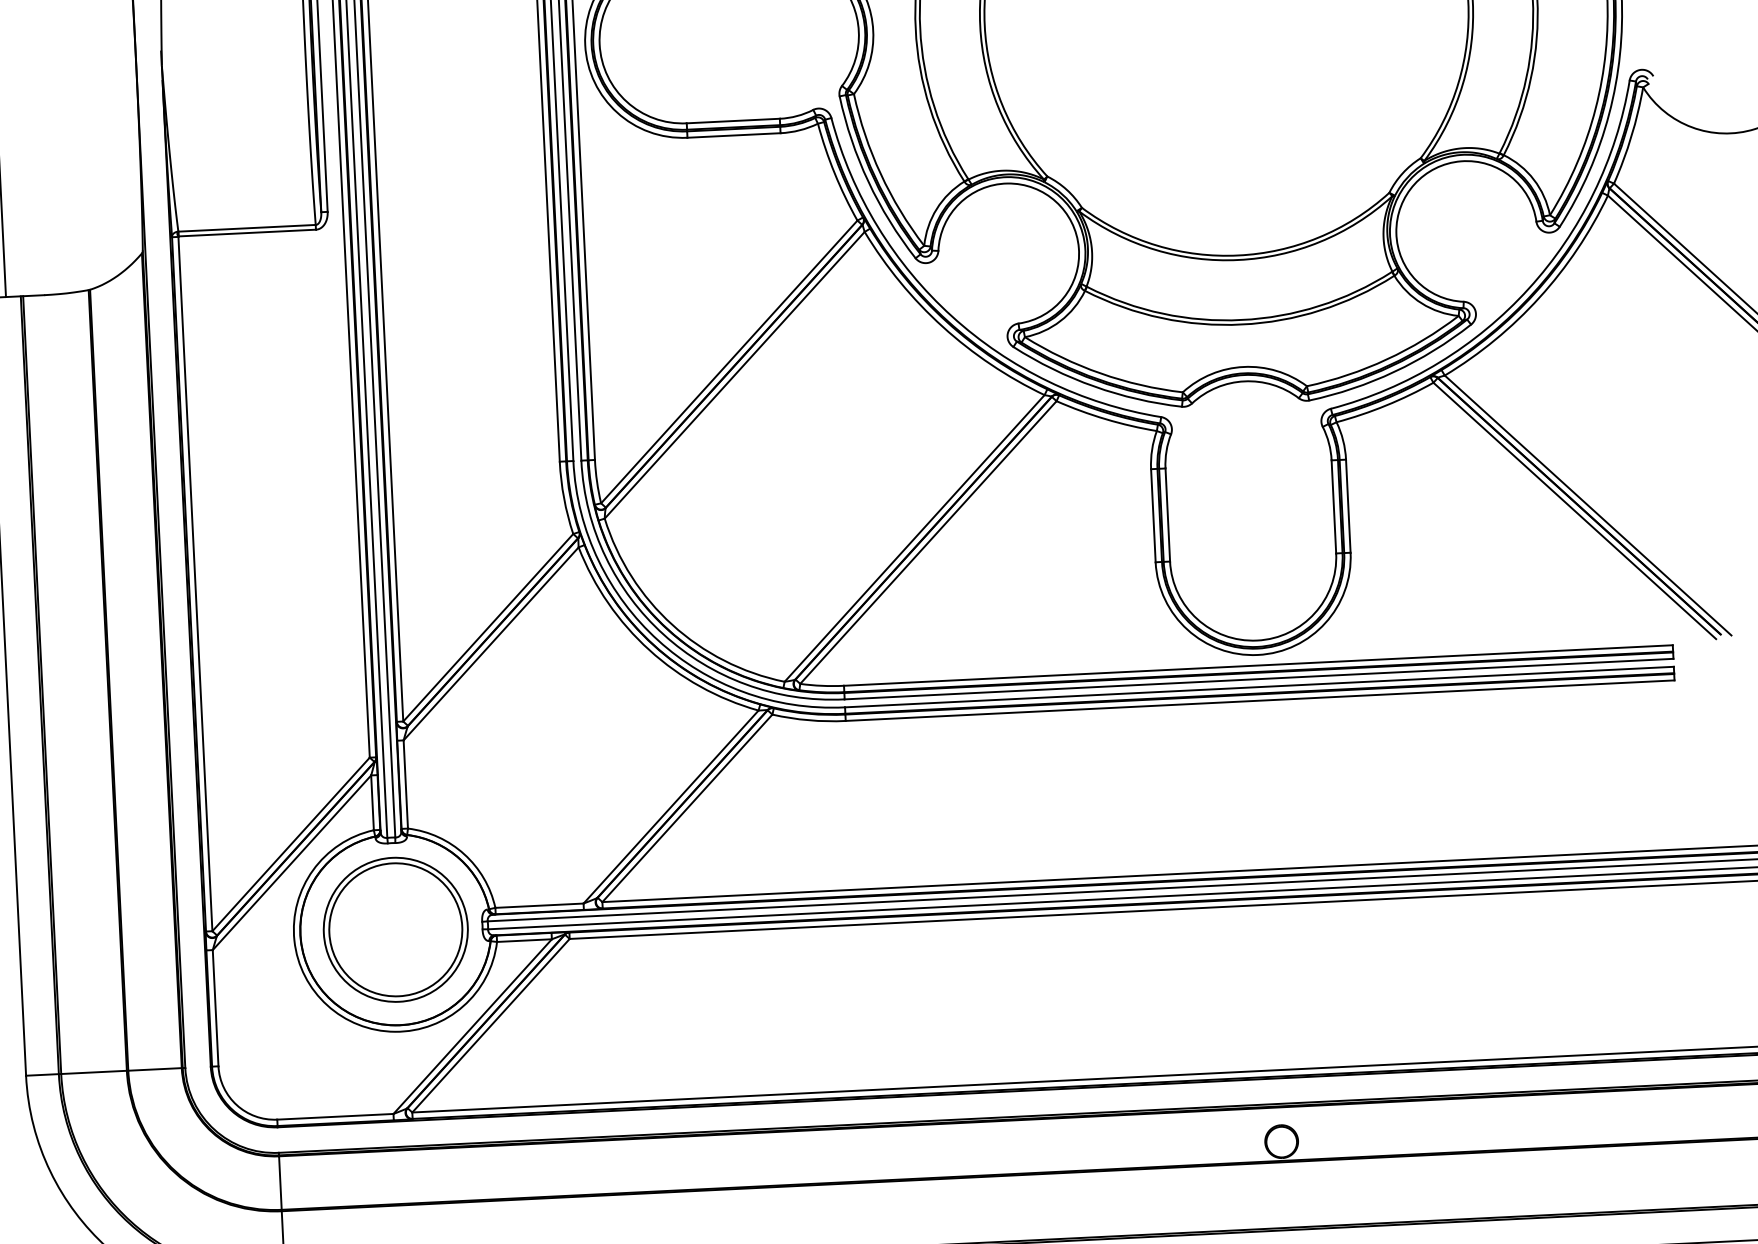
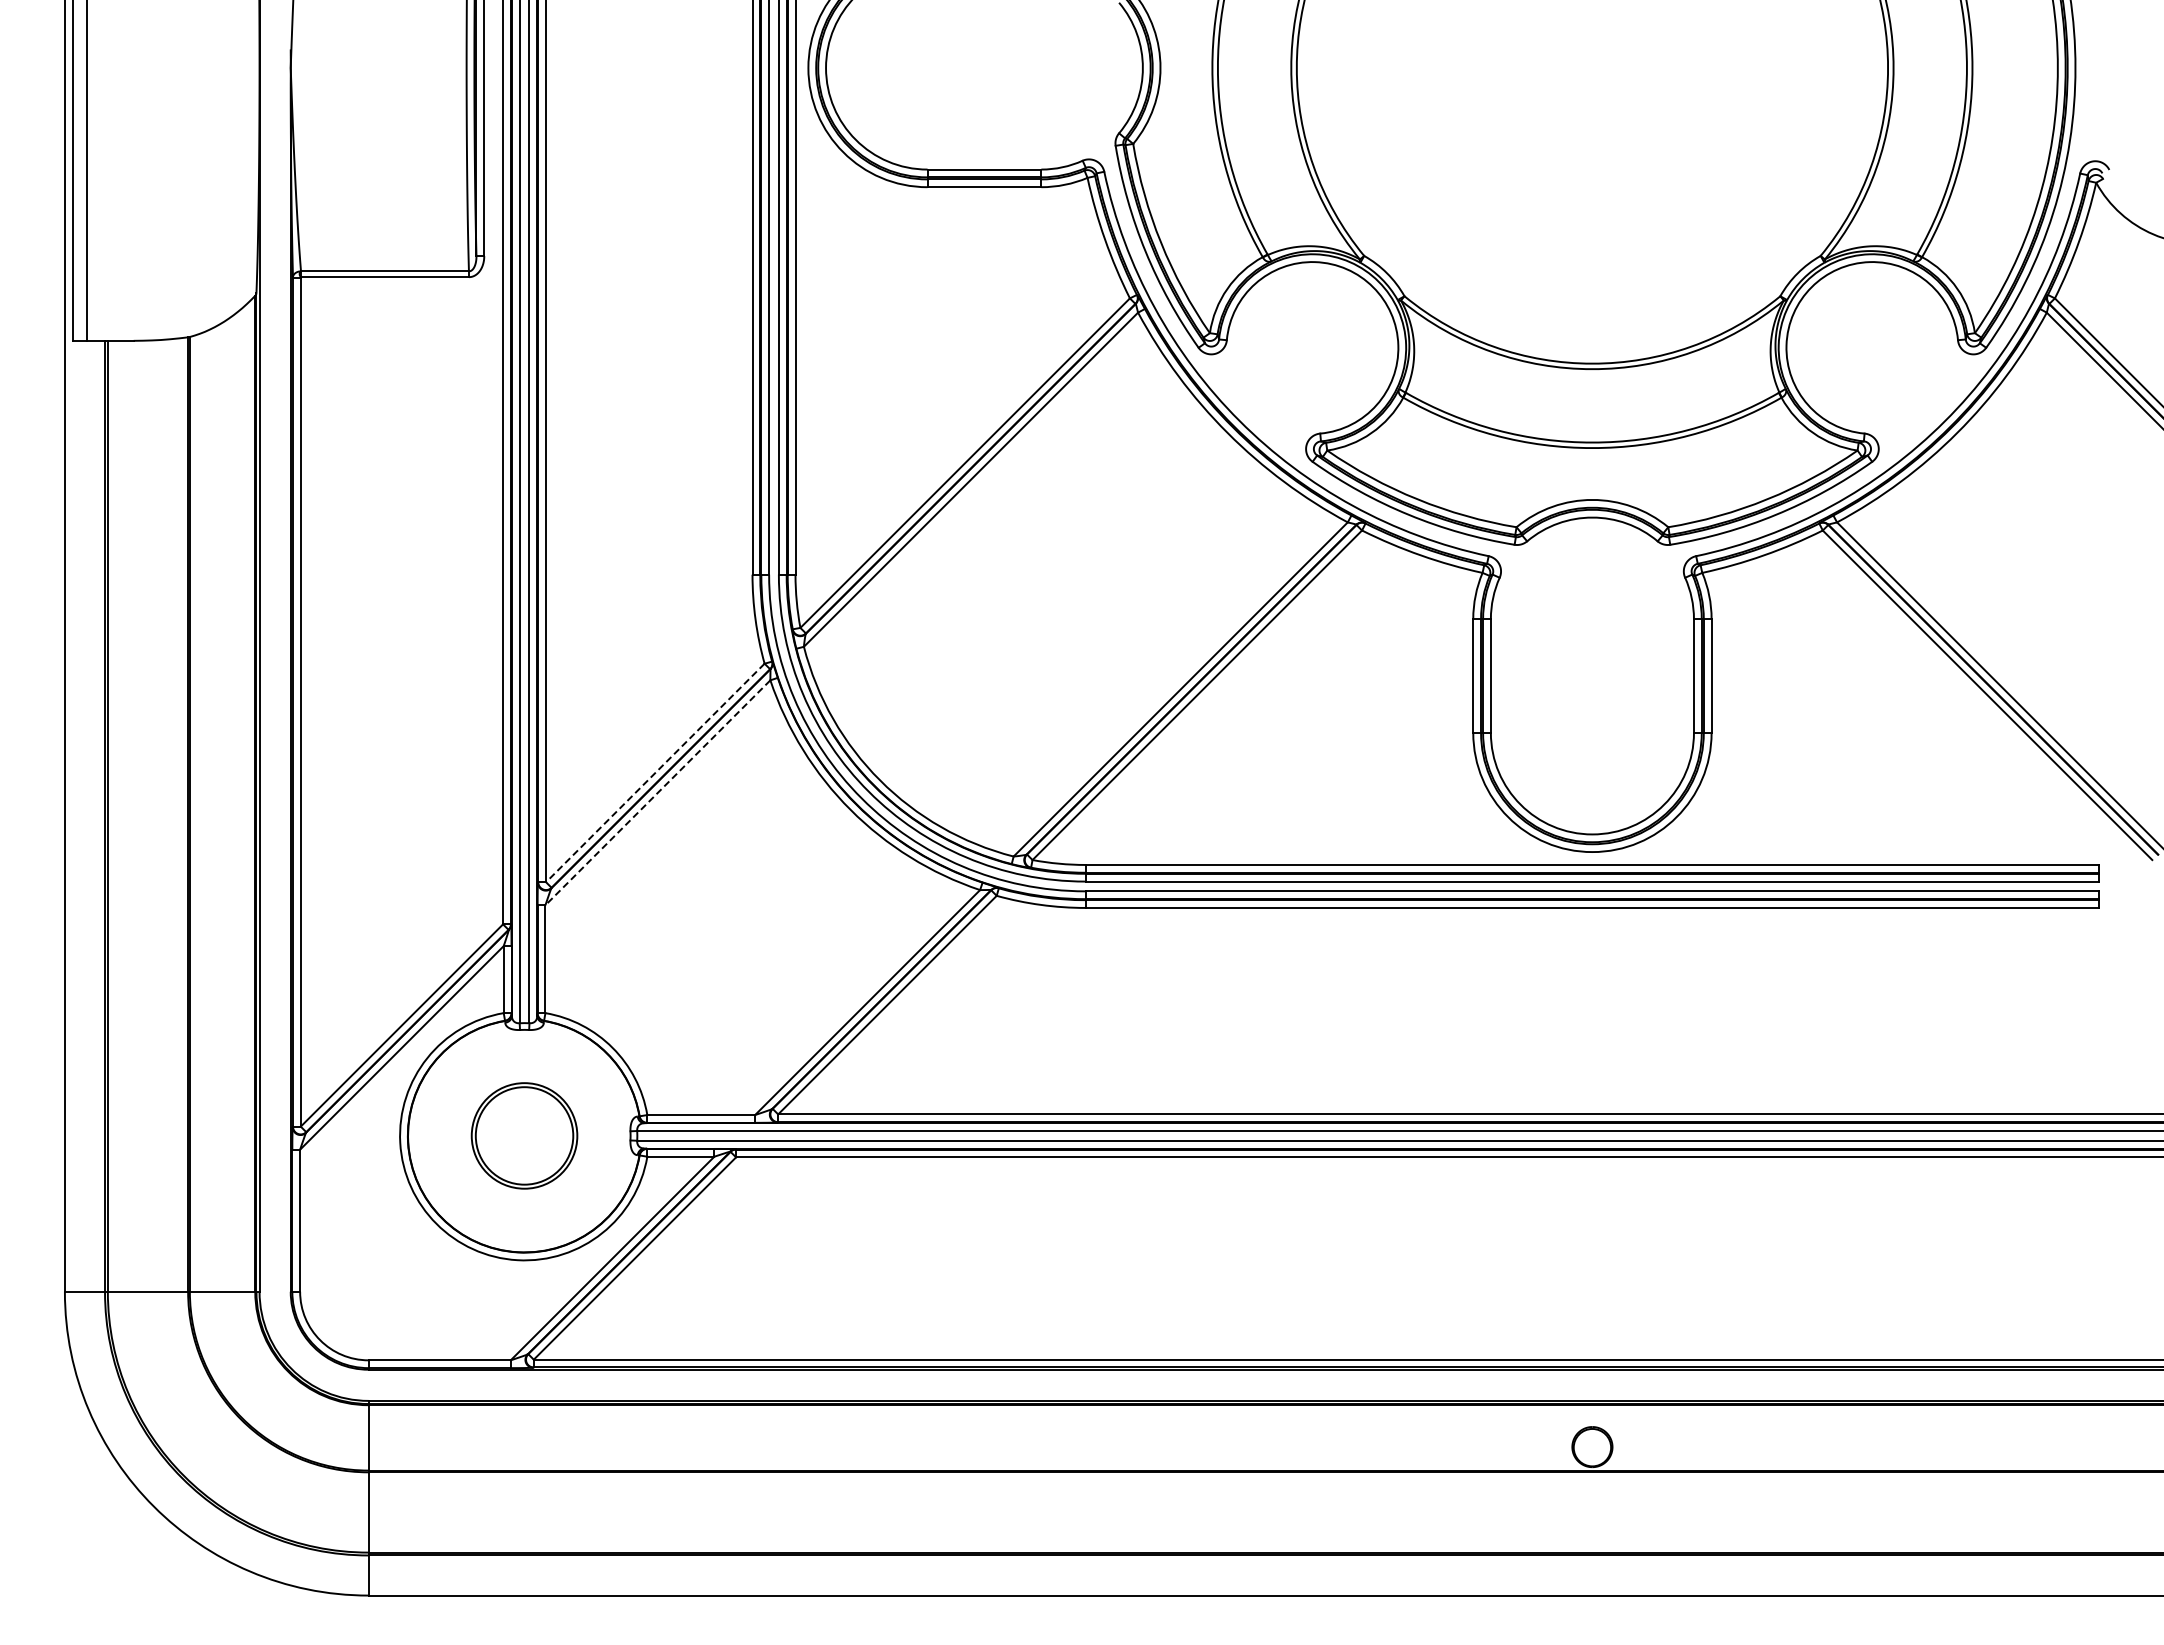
line: (488, 627) -> (655, 772), solid -> dashed
line: (490, 644) -> (657, 793), solid -> dashed
part: (395, 929) -> (524, 1135), size x0.6

